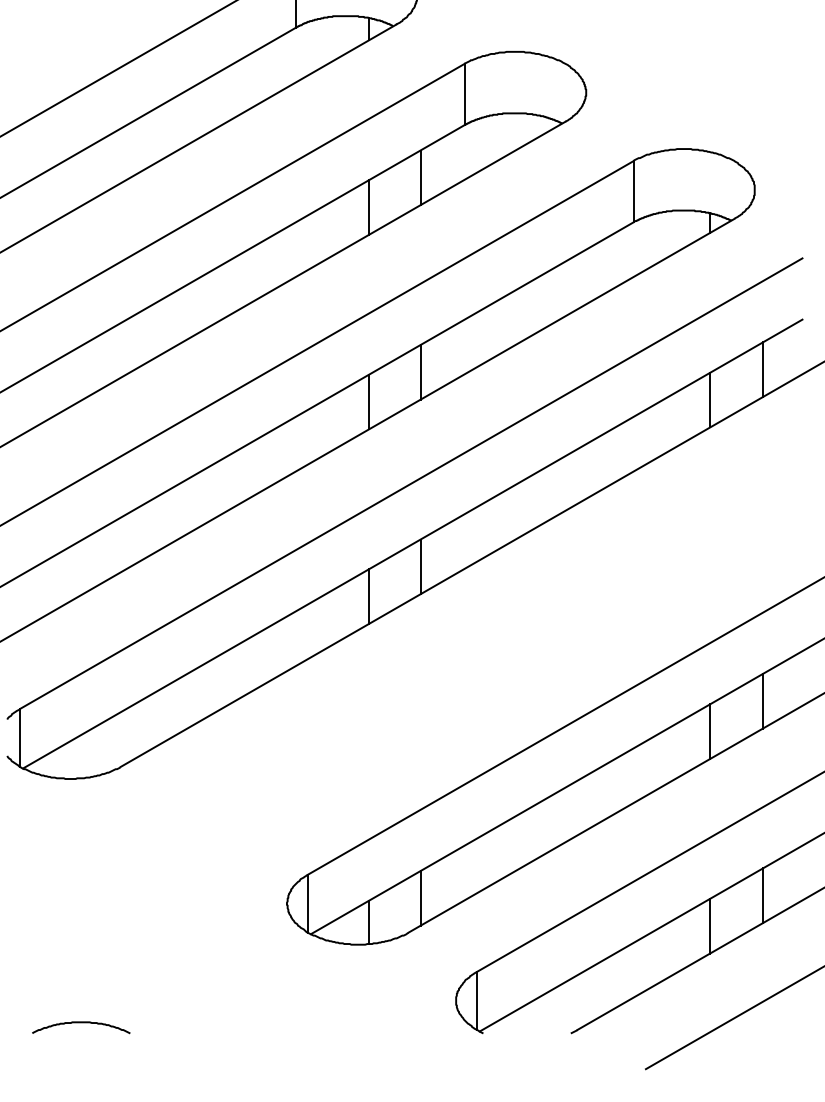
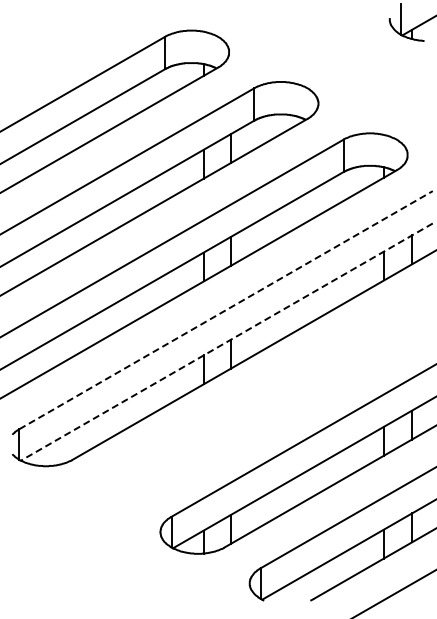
line: (412, 484) -> (226, 310), solid -> dashed
line: (412, 544) -> (226, 342), solid -> dashed
curve: (80, 1023) -> (51, 595), removed

